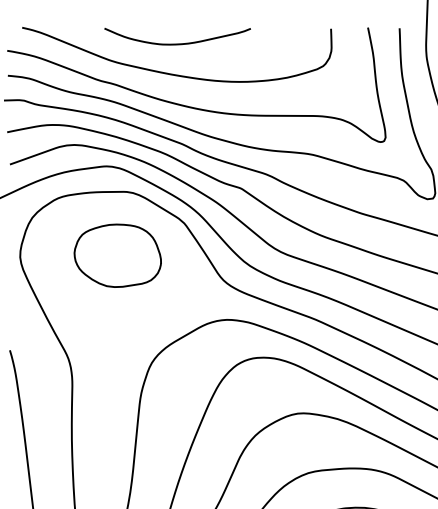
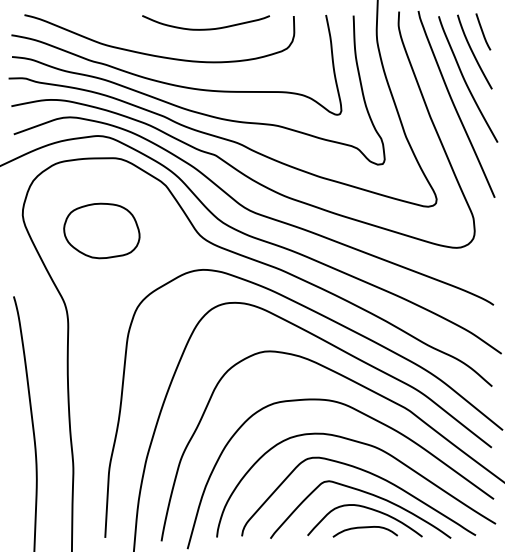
curve: (177, 43) -> (205, 28), moved
part: (117, 255) -> (101, 230), moved

